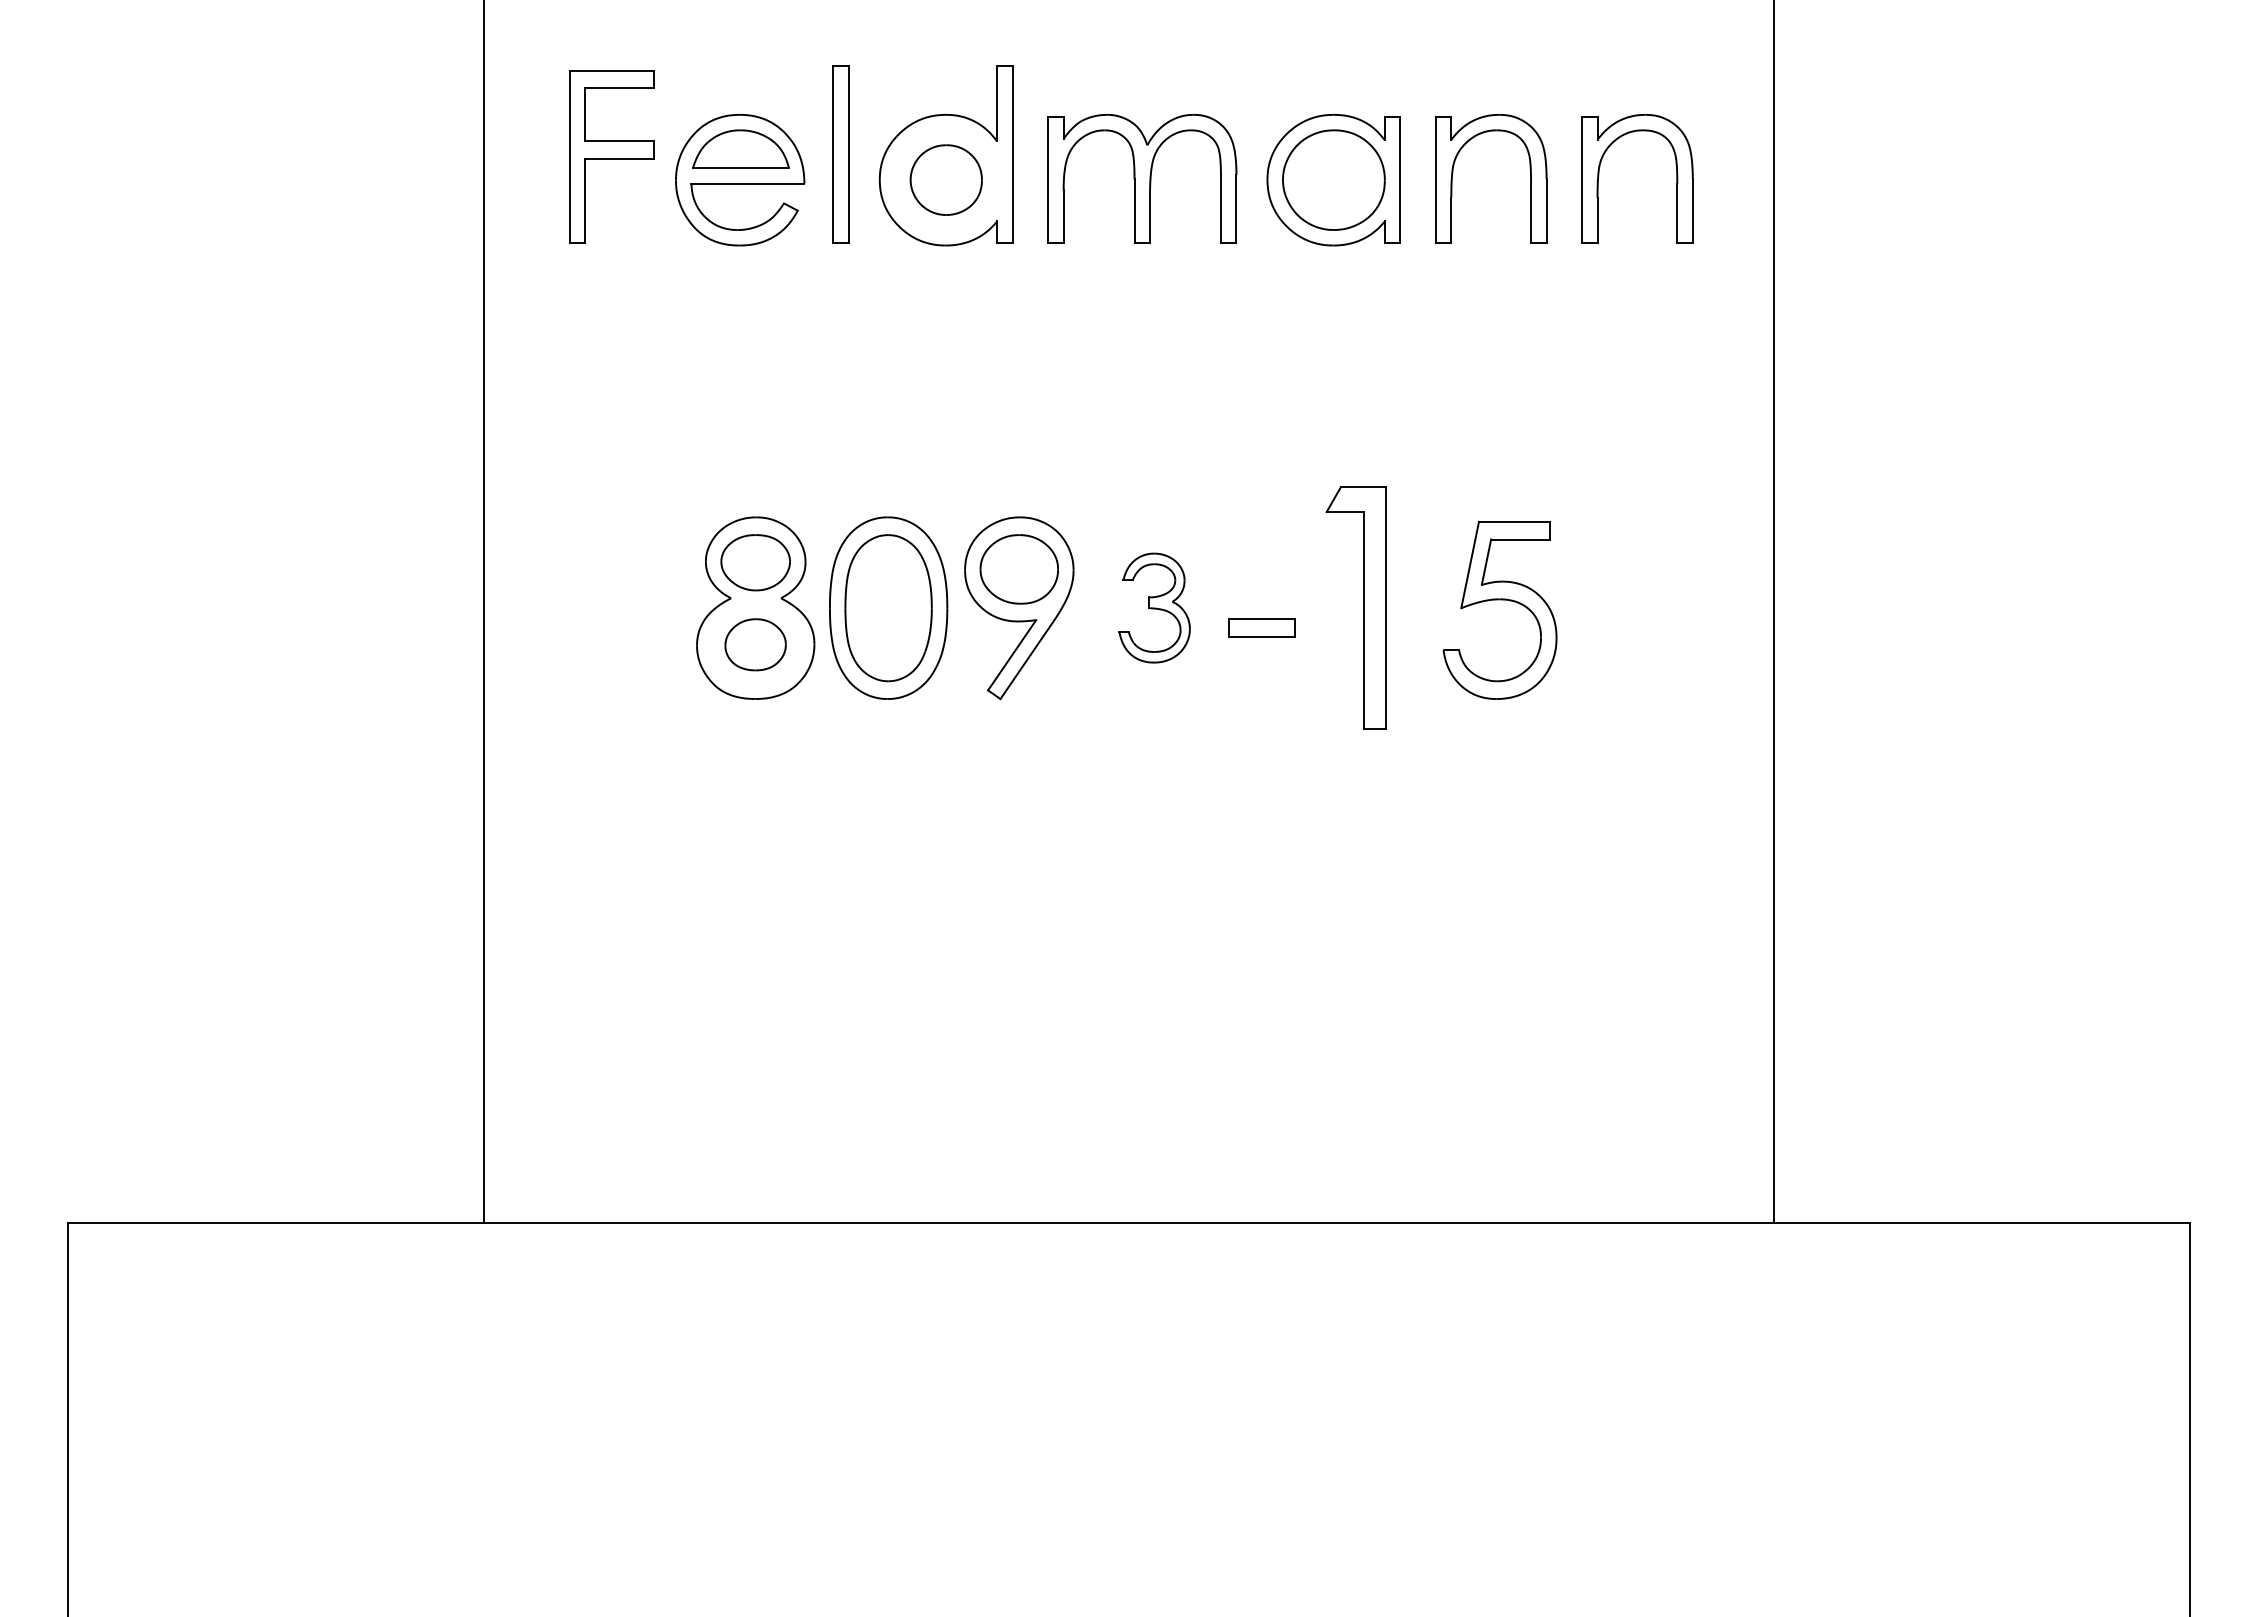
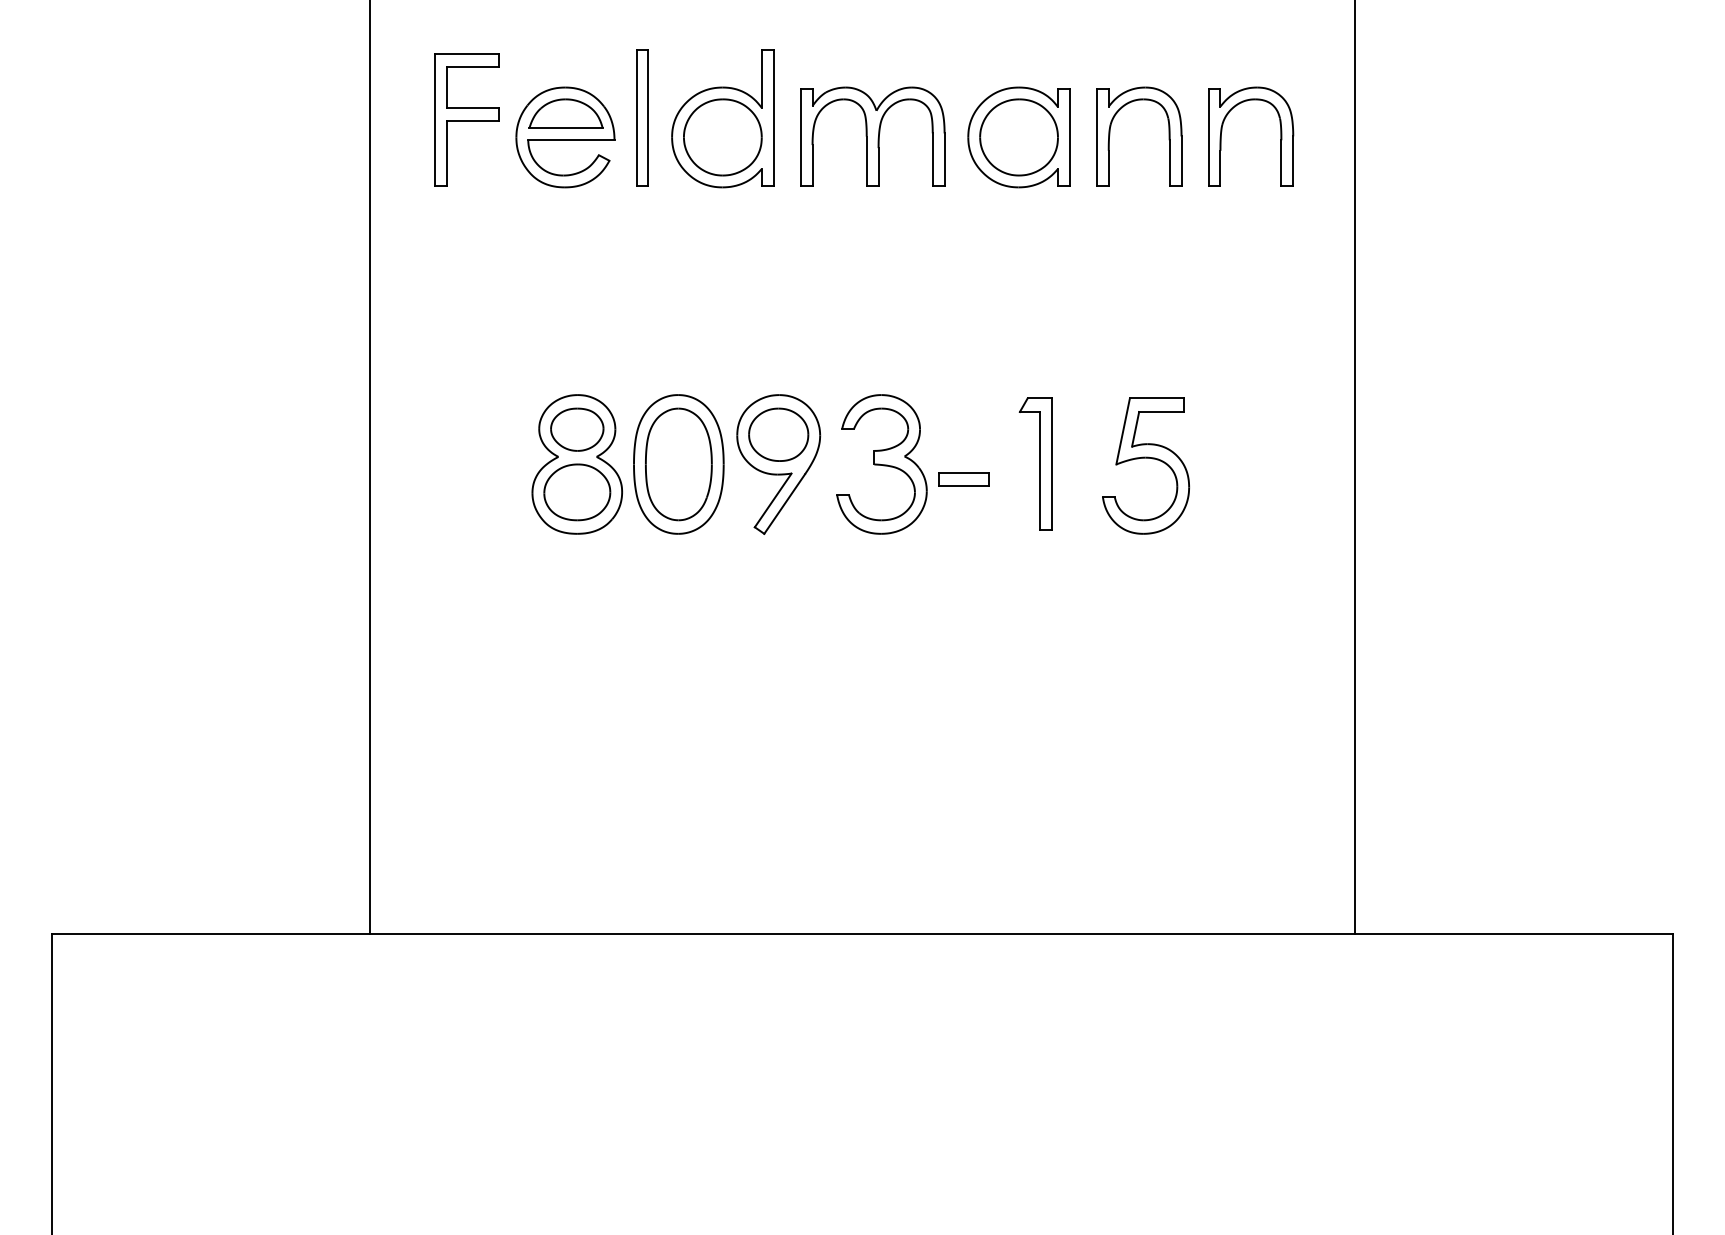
part: (946, 179) -> (723, 136), size x1.43
part: (1154, 607) -> (881, 463), size x1.67
part: (1355, 607) -> (1035, 463), size x0.71
part: (755, 644) -> (577, 492), size x1.43

